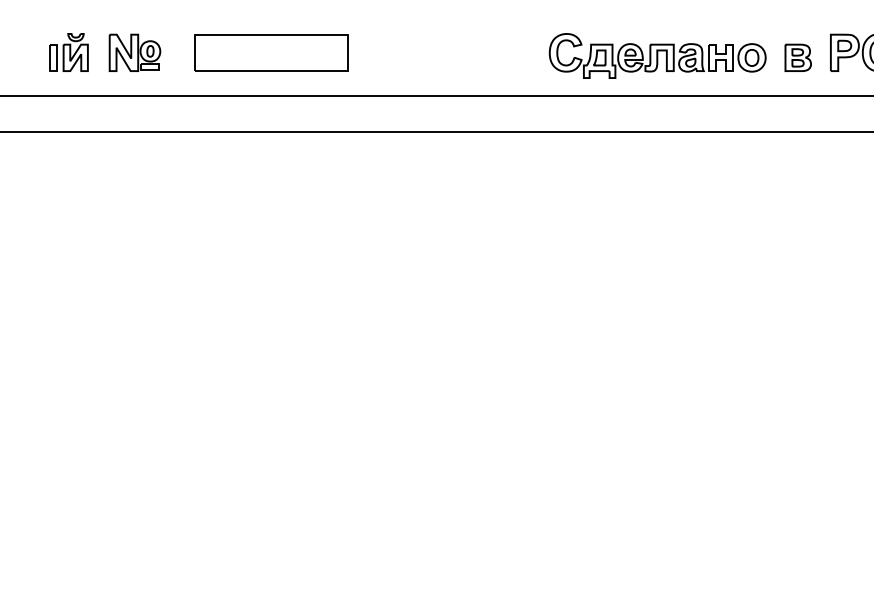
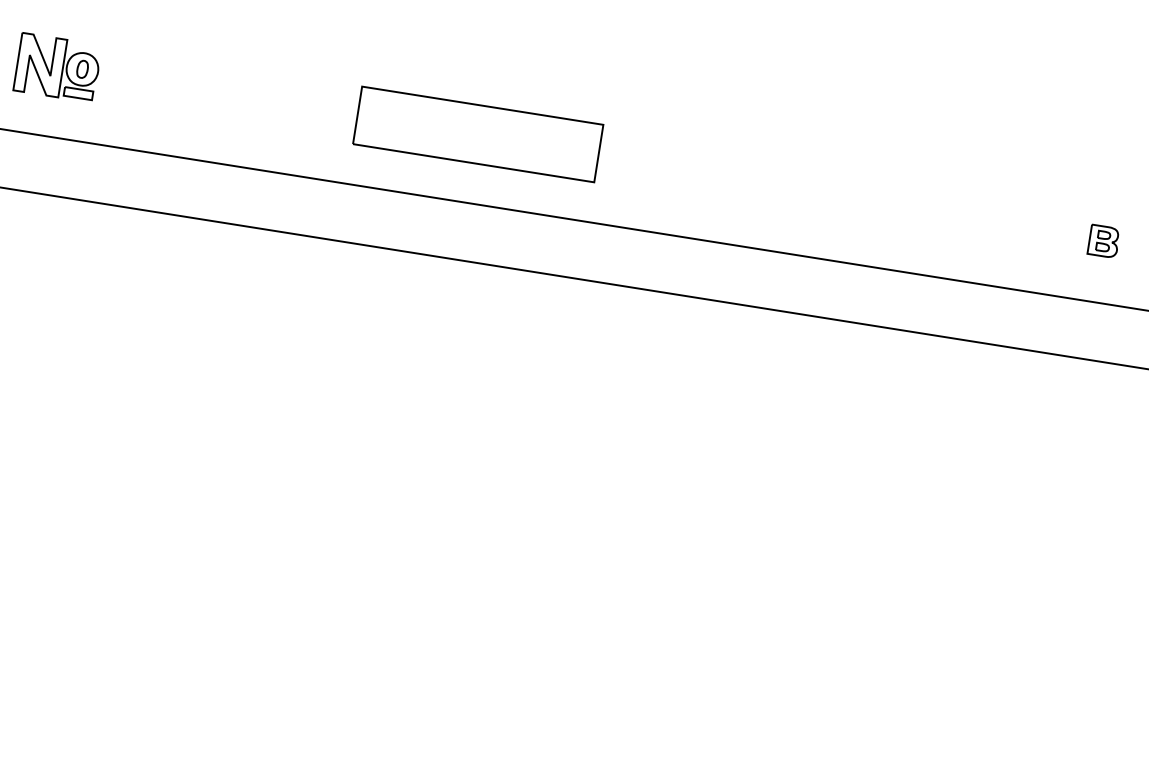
part: (271, 52) -> (478, 133), moved
part: (657, 55) -> (882, 202), removed
part: (797, 57) -> (1102, 240), size x0.7

